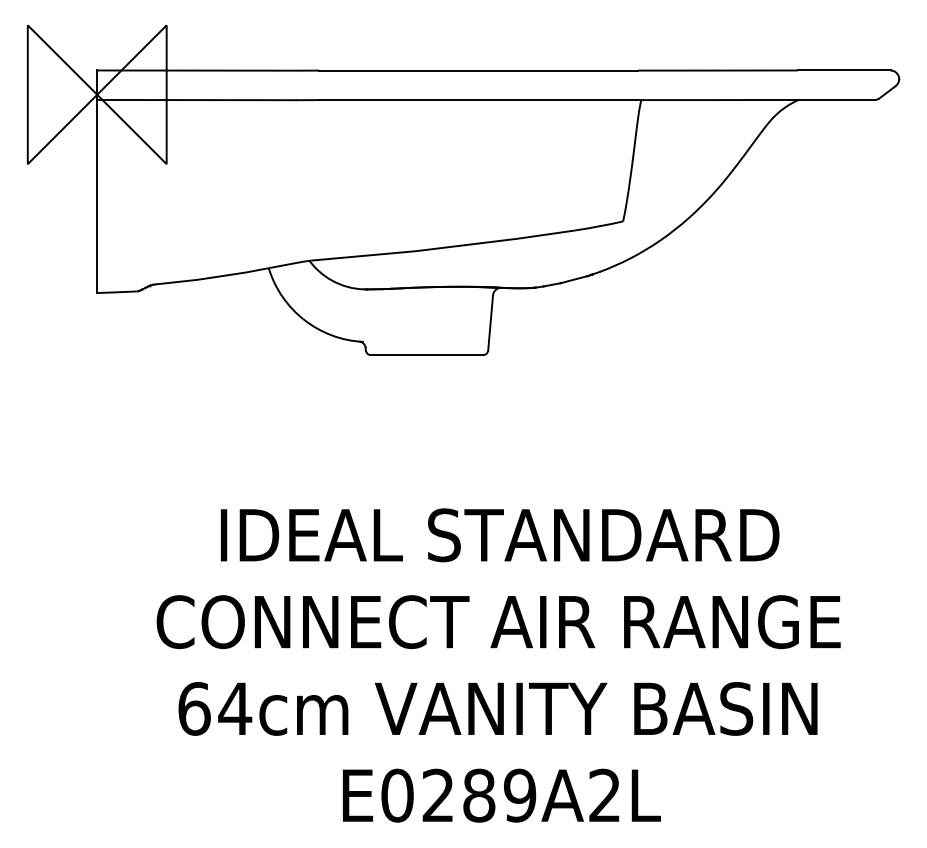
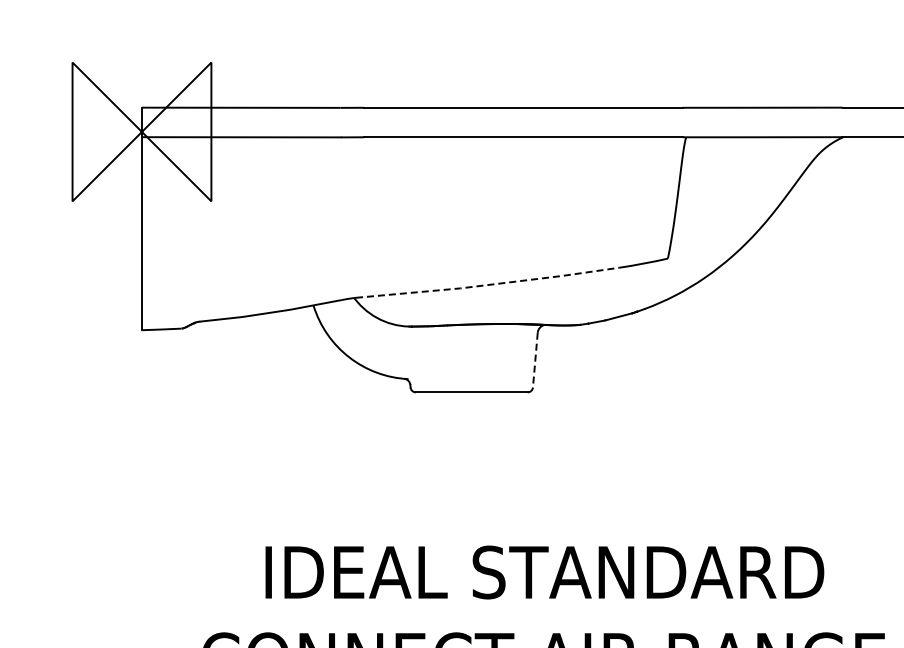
line: (443, 247) -> (488, 284), solid -> dashed
line: (490, 322) -> (535, 359), solid -> dashed

